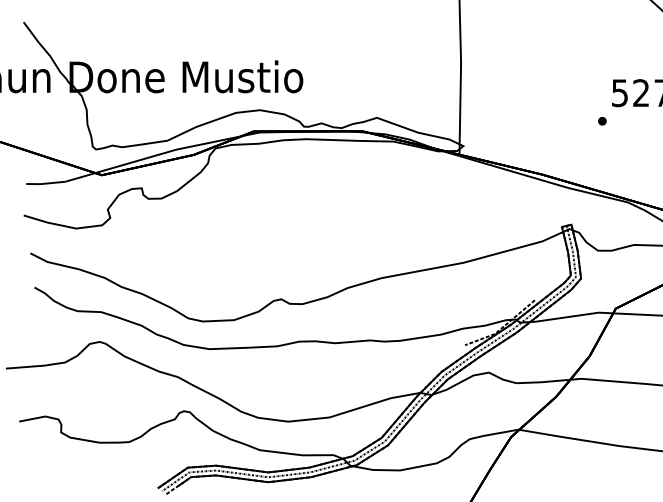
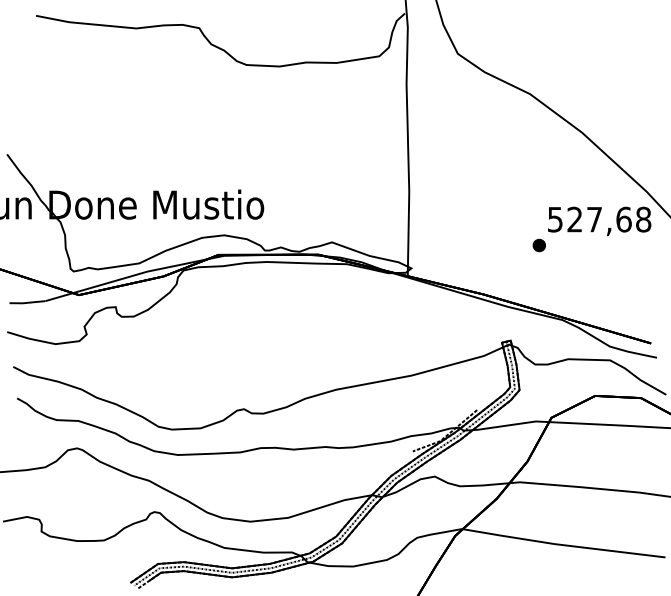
part: (601, 121) -> (538, 245), size x1.67

